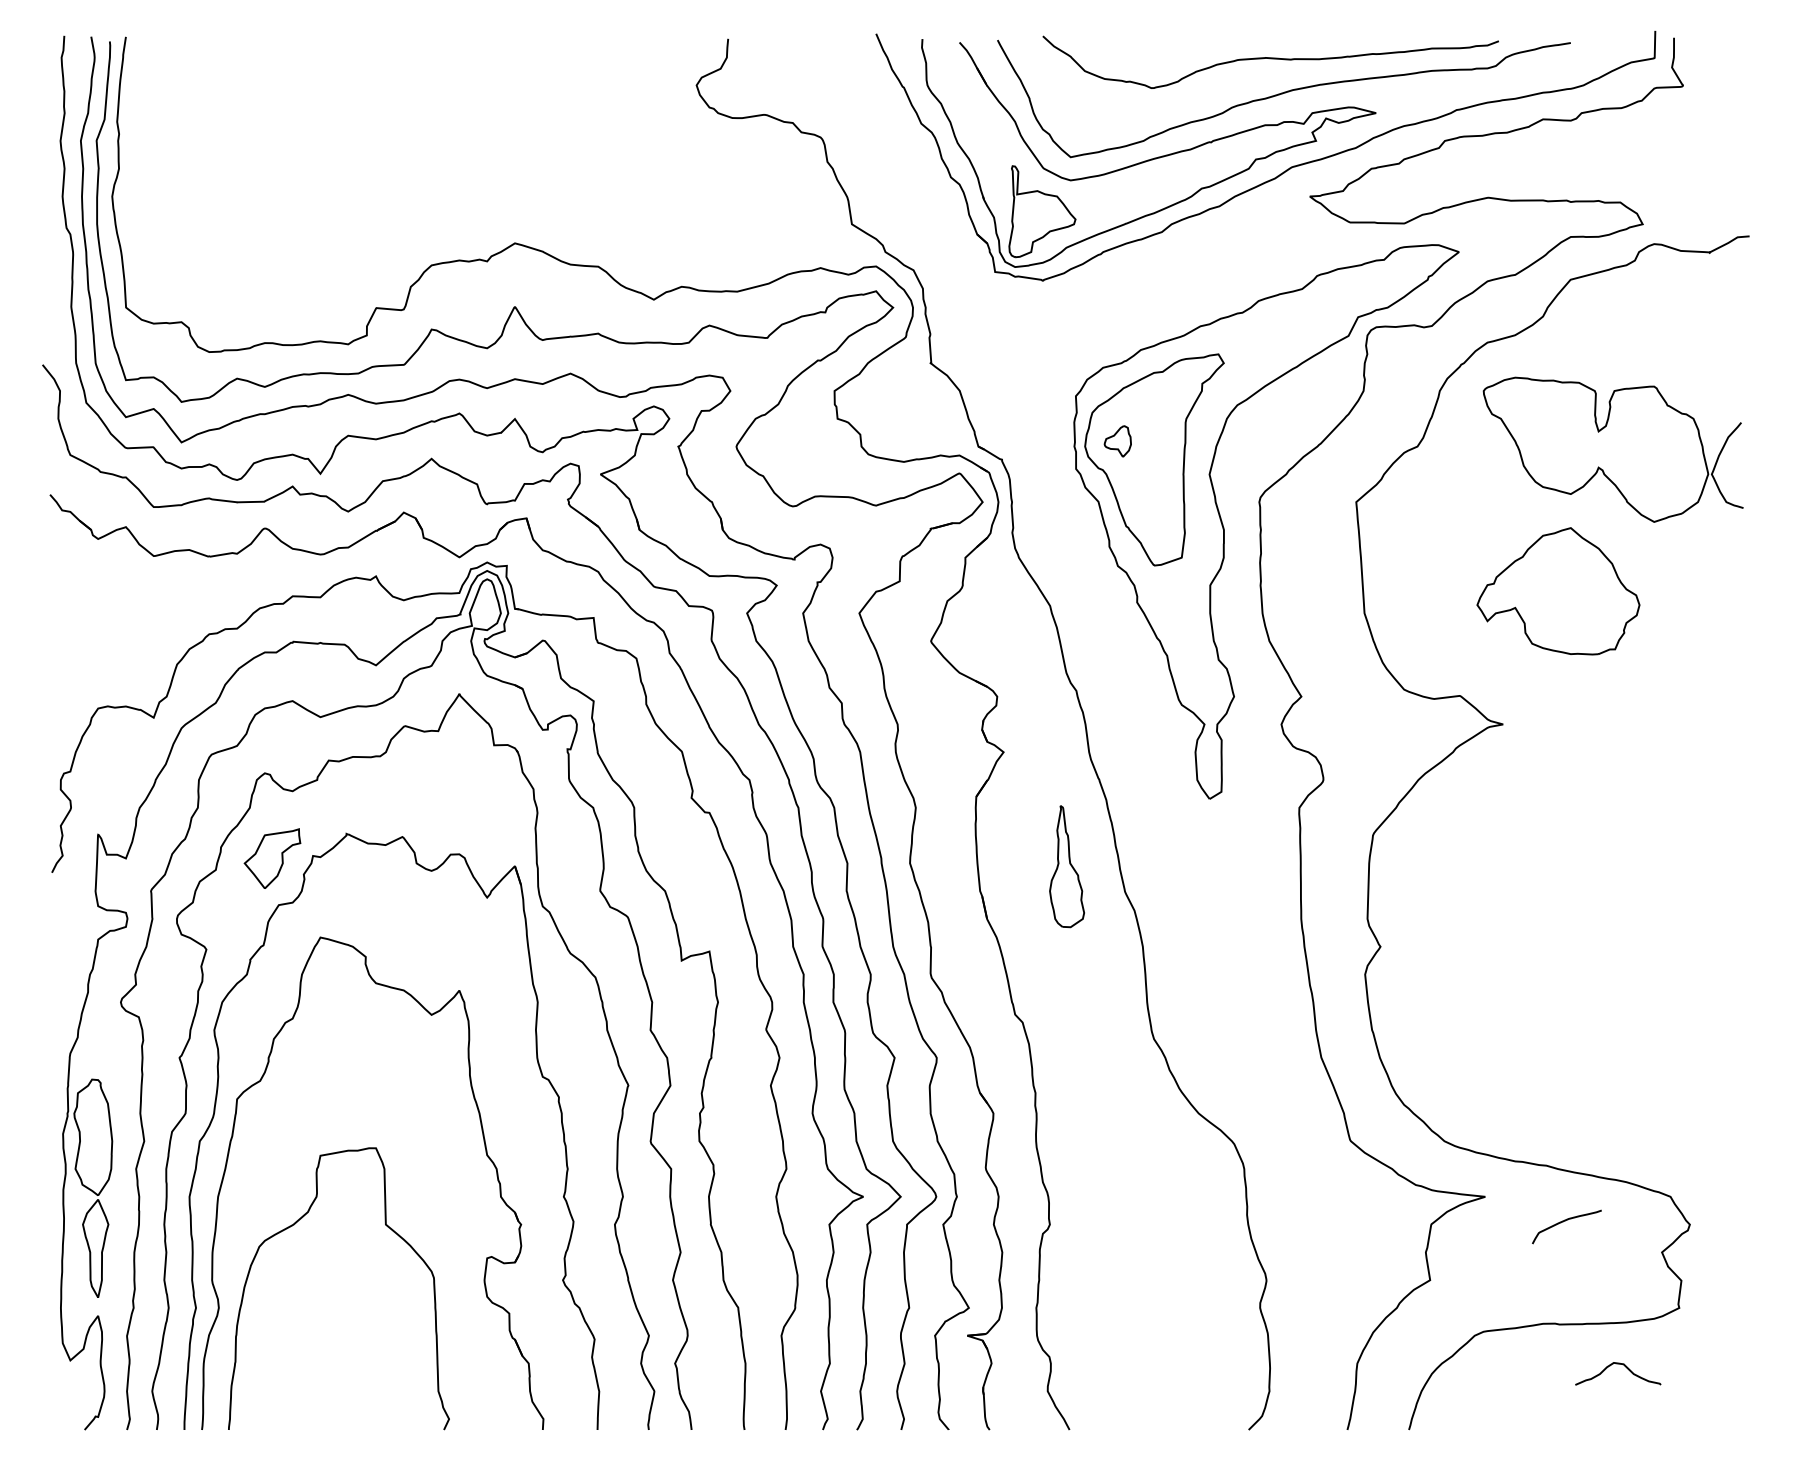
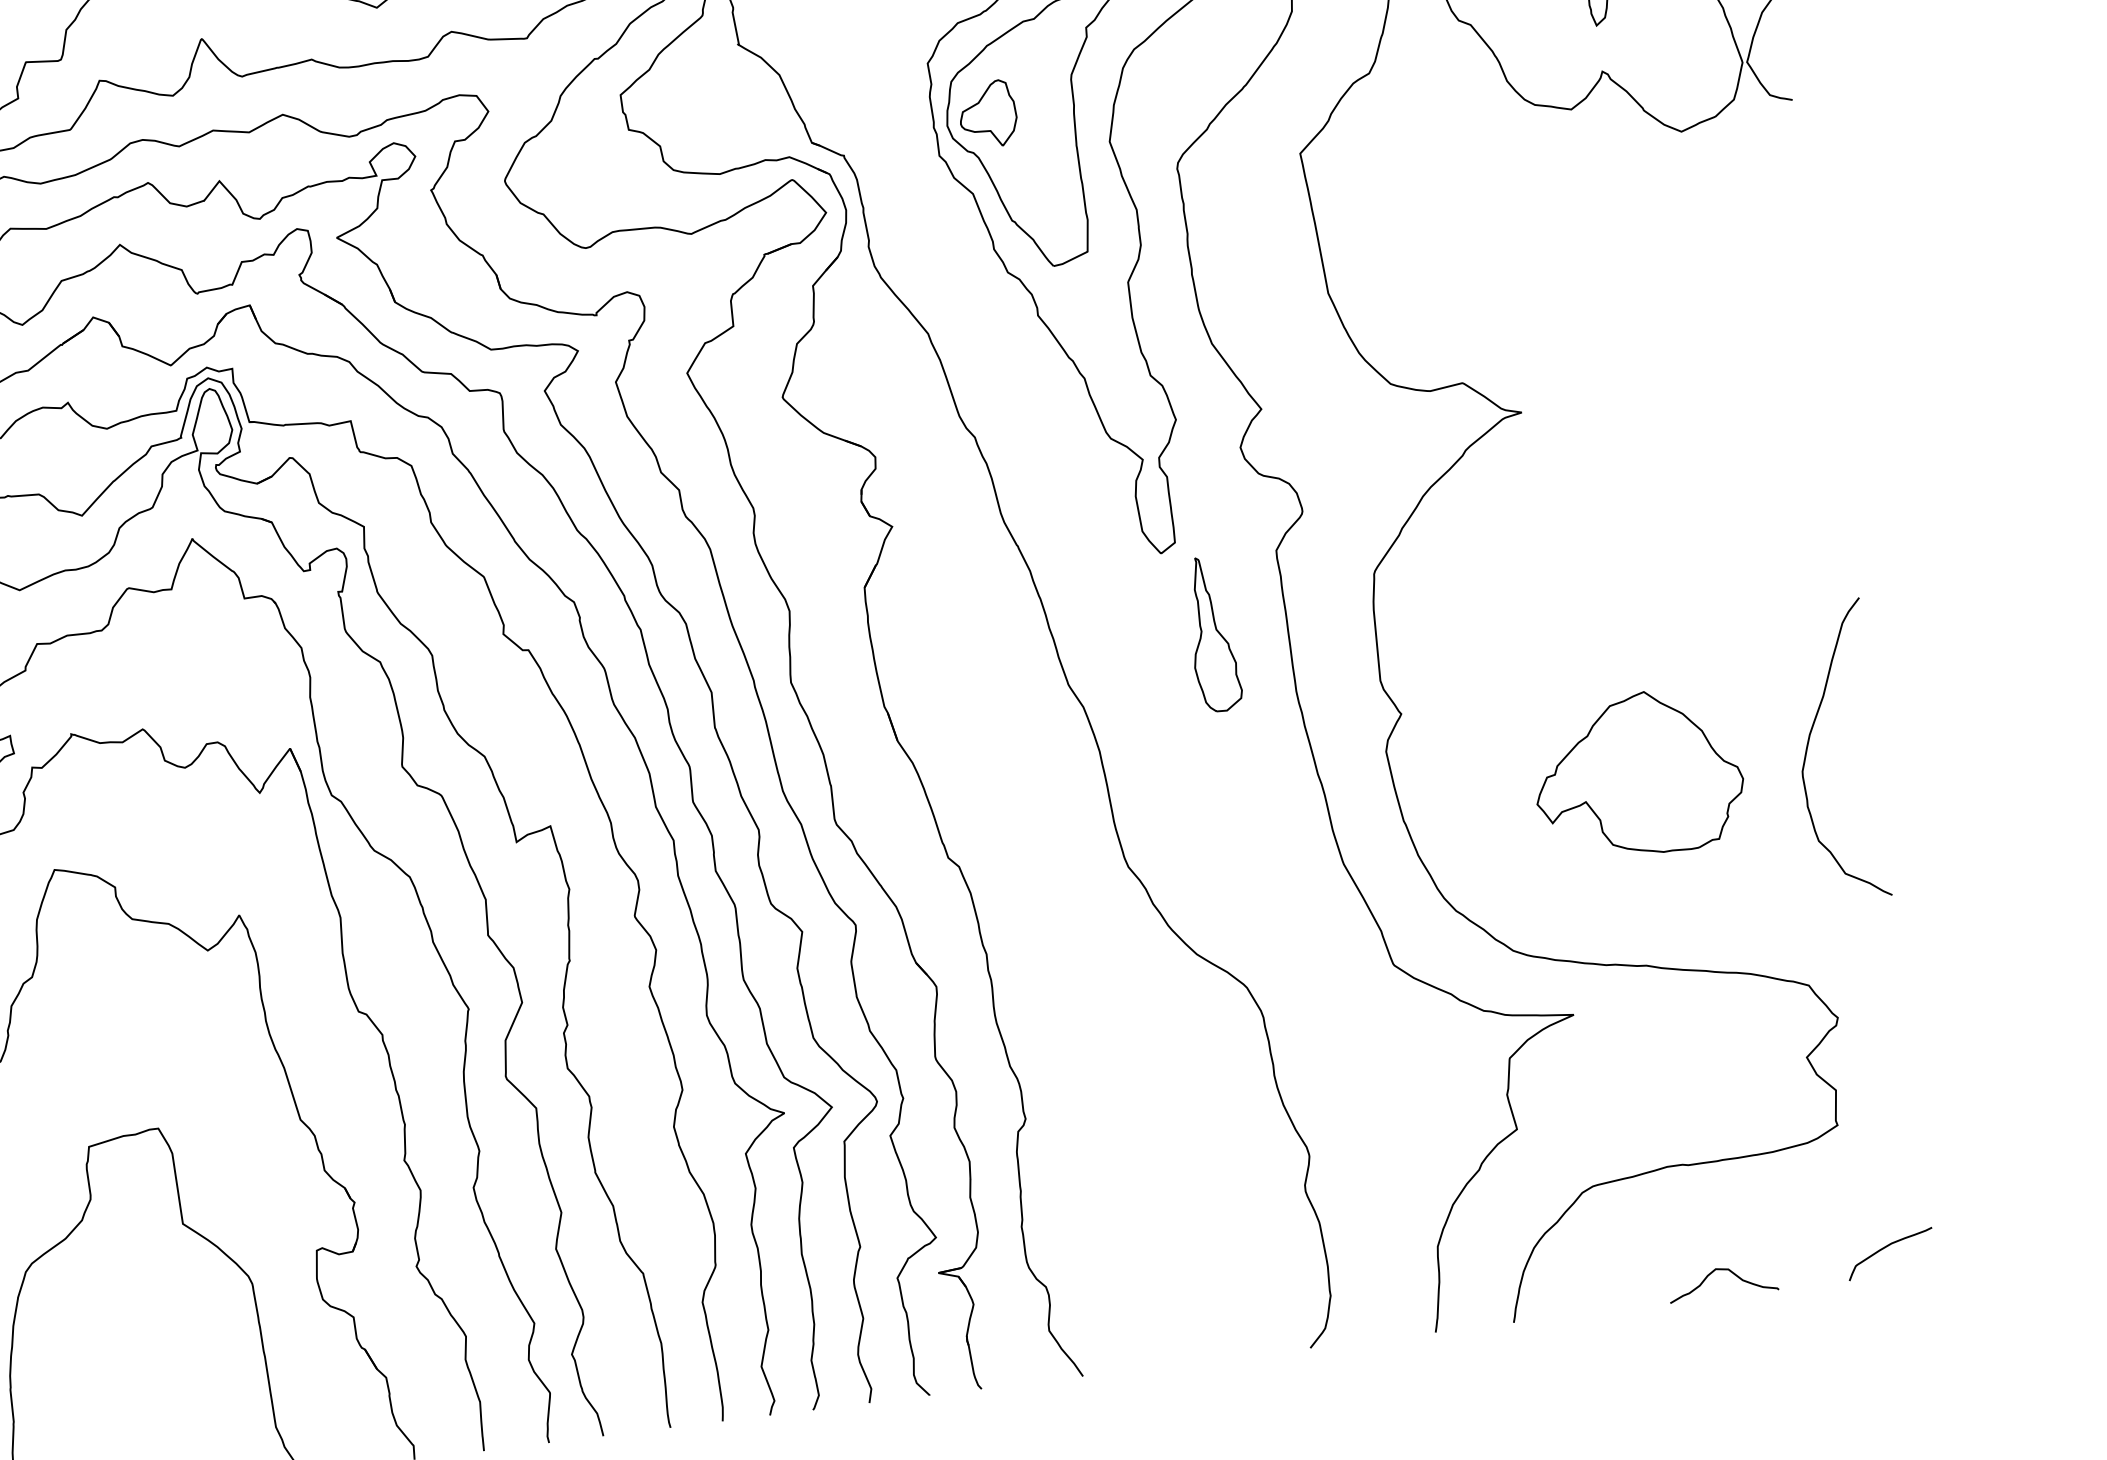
part: (1117, 441) -> (987, 114), size x1.67
part: (1558, 591) -> (1638, 774), moved
part: (1066, 866) -> (1212, 634), moved
curve: (1694, 1008) -> (1809, 742), added
curve: (1563, 1222) -> (1885, 1248), moved
curve: (1618, 1364) -> (1721, 1270), moved

